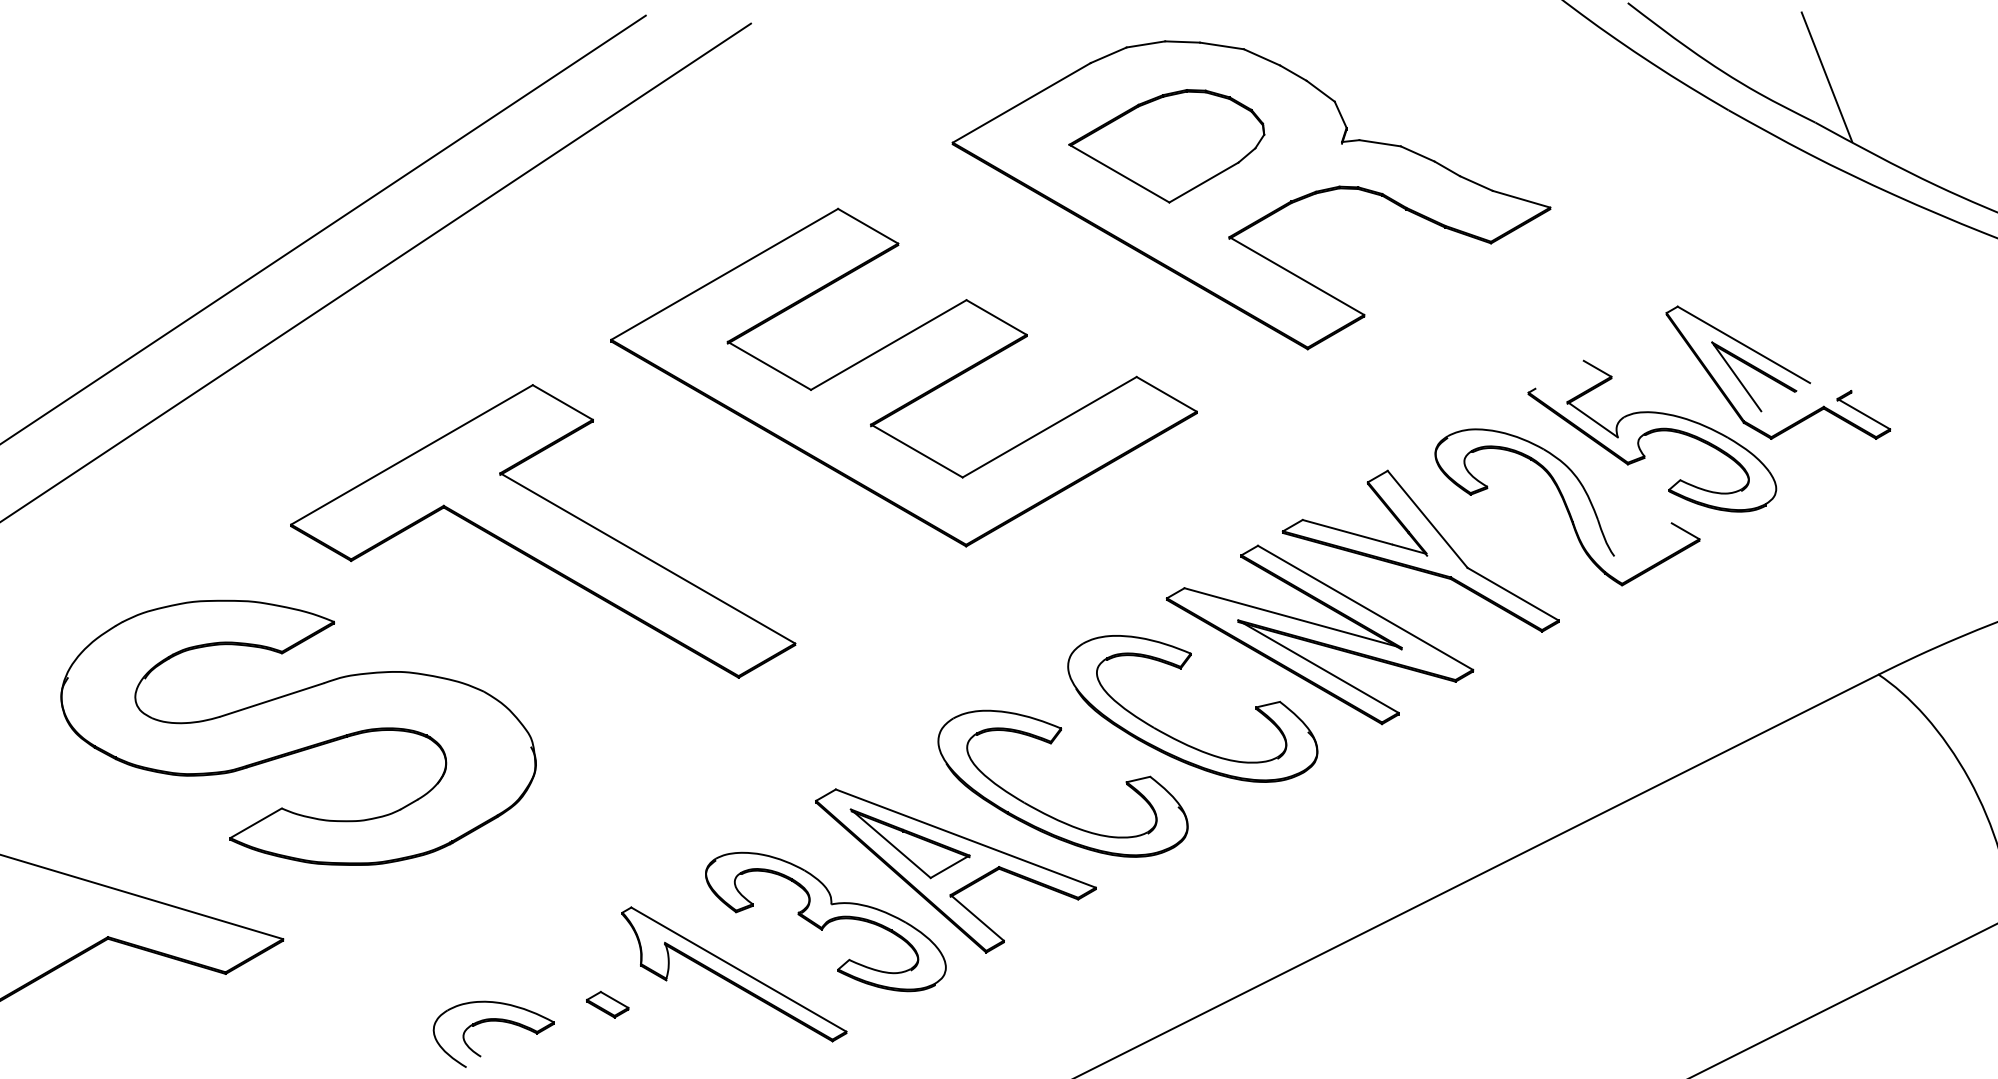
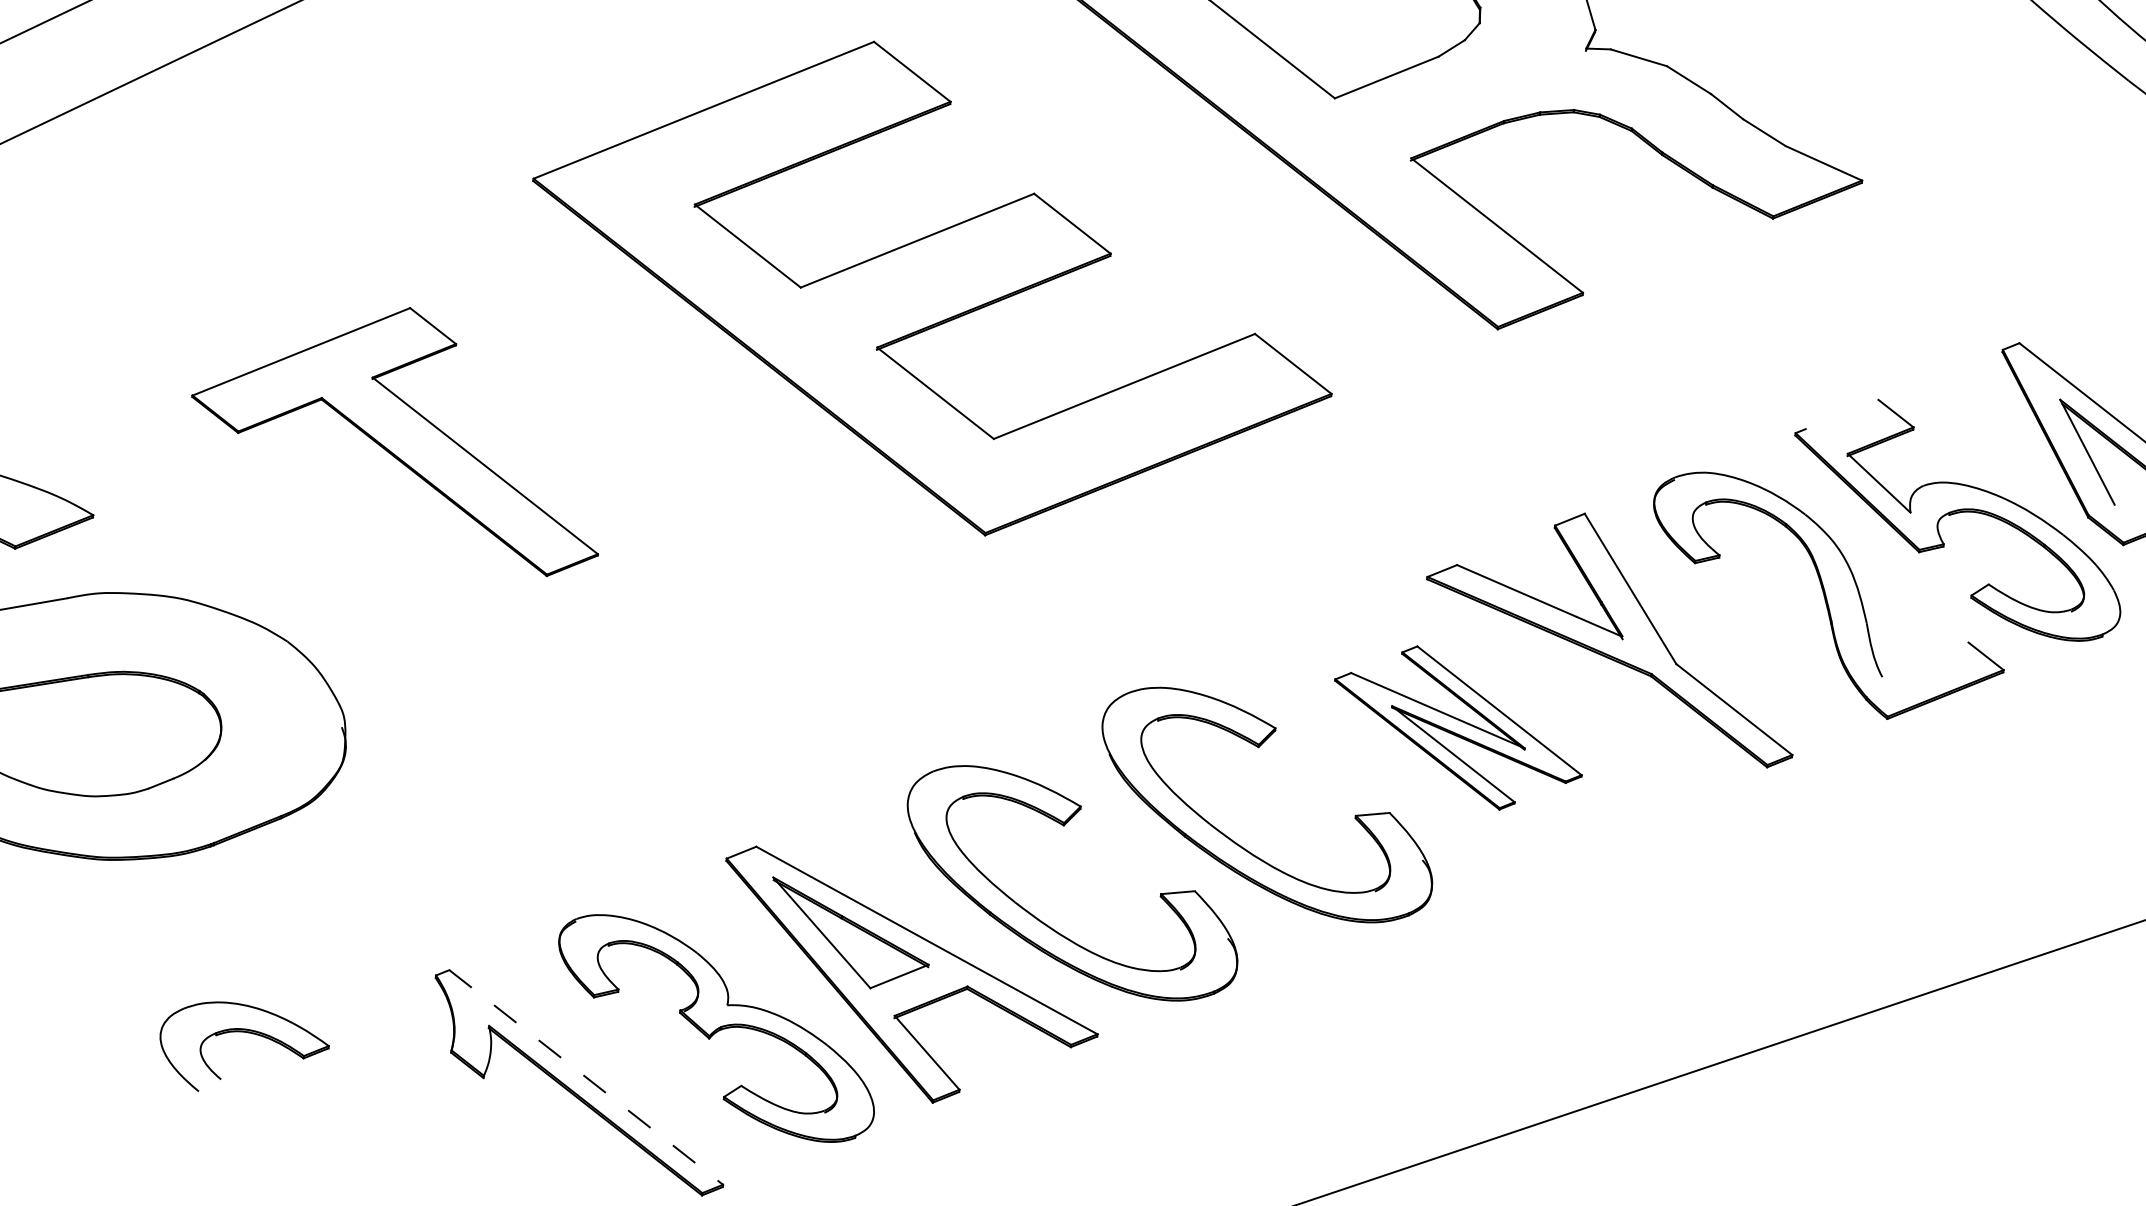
part: (543, 531) -> (401, 431), size x0.6
part: (1319, 634) -> (1457, 727), size x0.6
line: (739, 969) -> (587, 1077), solid -> dashed
part: (607, 1004) -> (397, 1099), removed
part: (493, 1021) -> (245, 1033), moved

